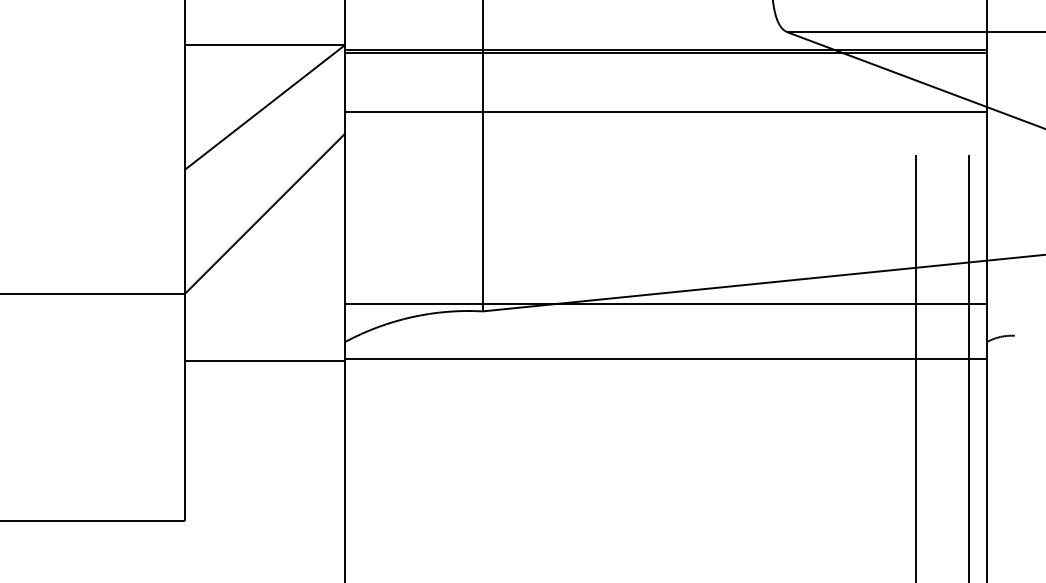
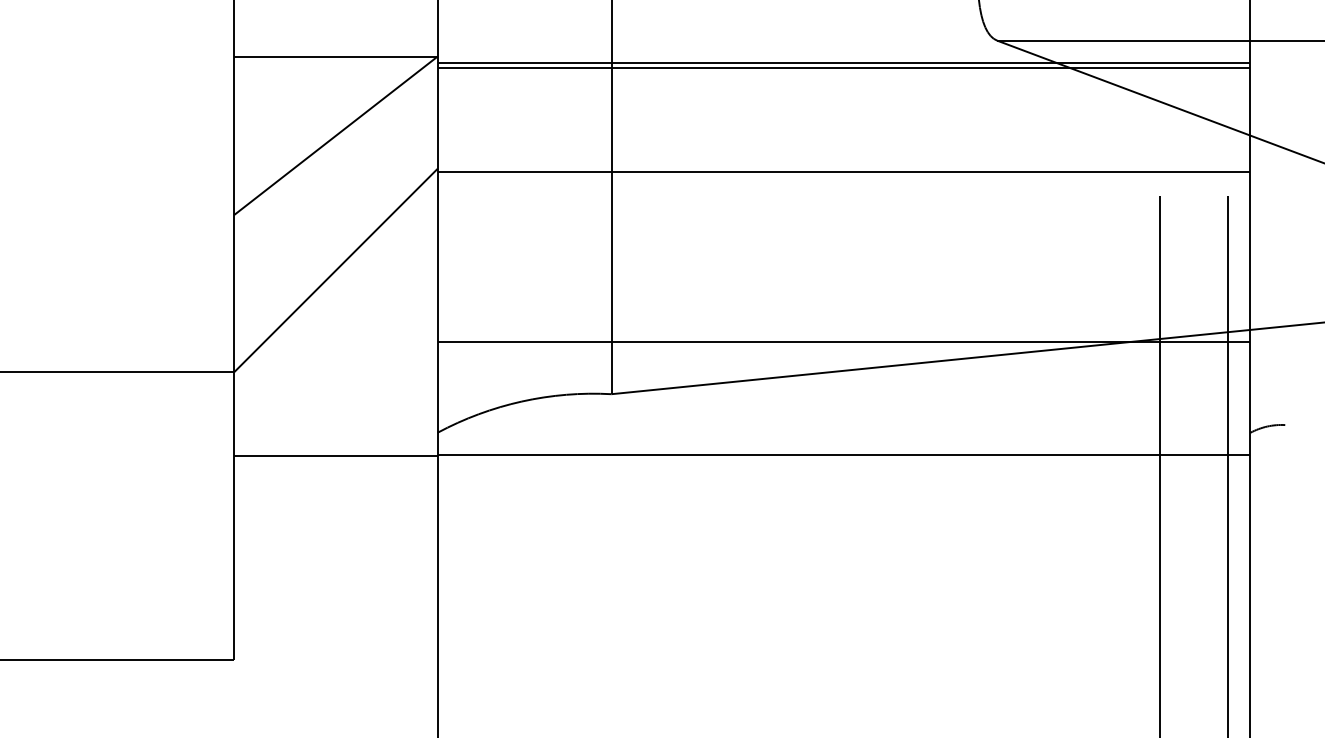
line: (665, 112) -> (843, 172), moved
line: (665, 303) -> (843, 341), moved

